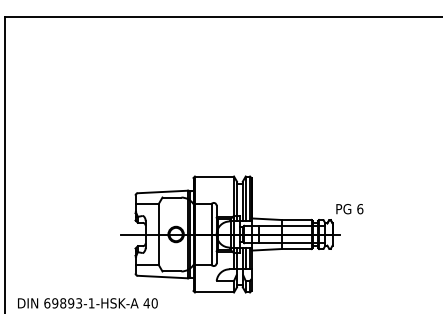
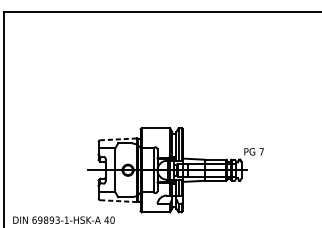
line: (162, 192) -> (118, 139), solid -> dashed
text: (360, 209) -> (261, 152), 6 -> 7
line: (163, 277) -> (118, 201), solid -> dashed

